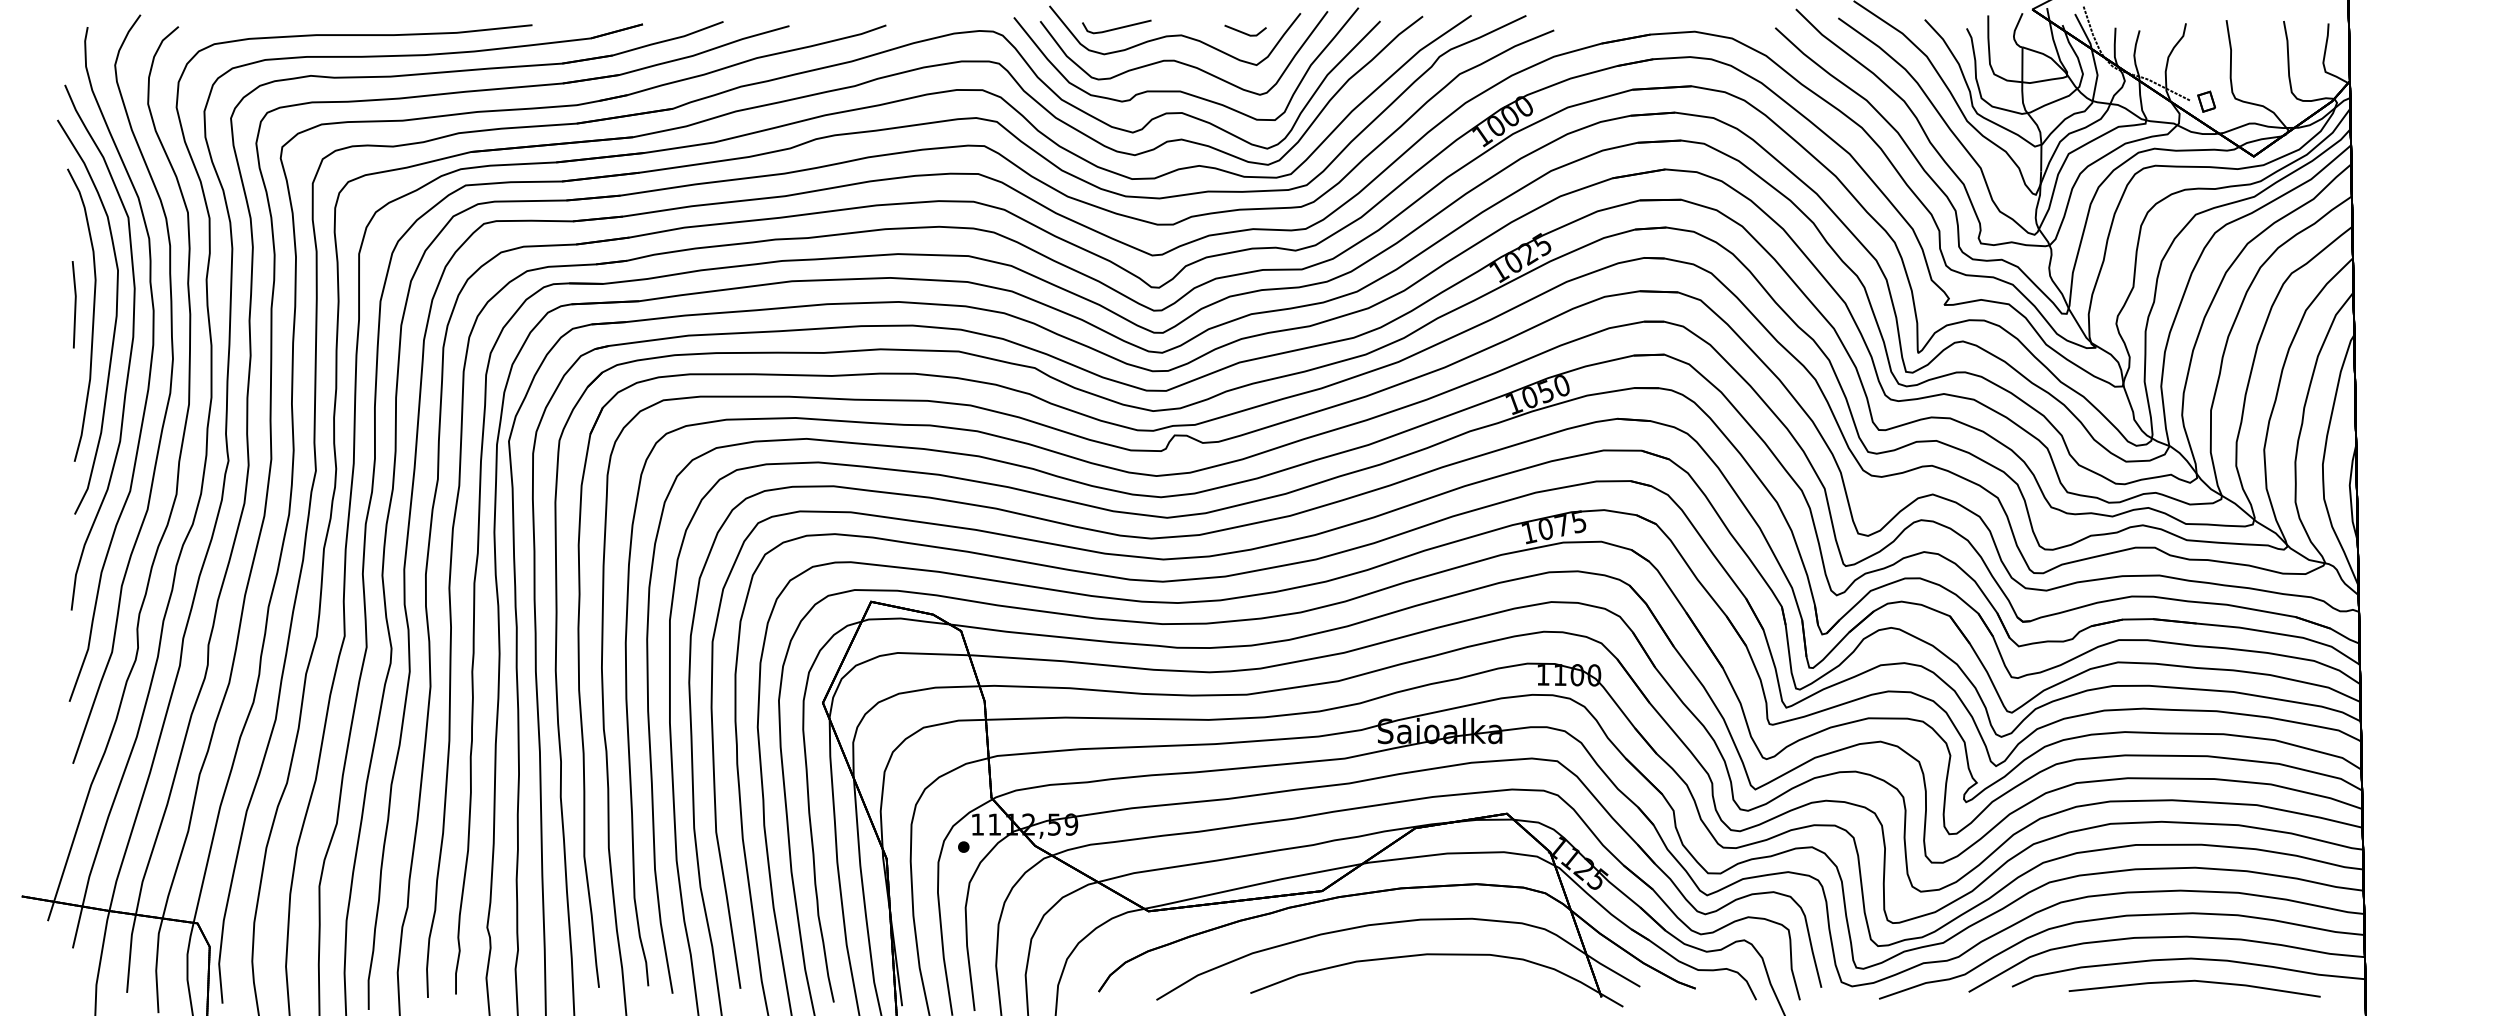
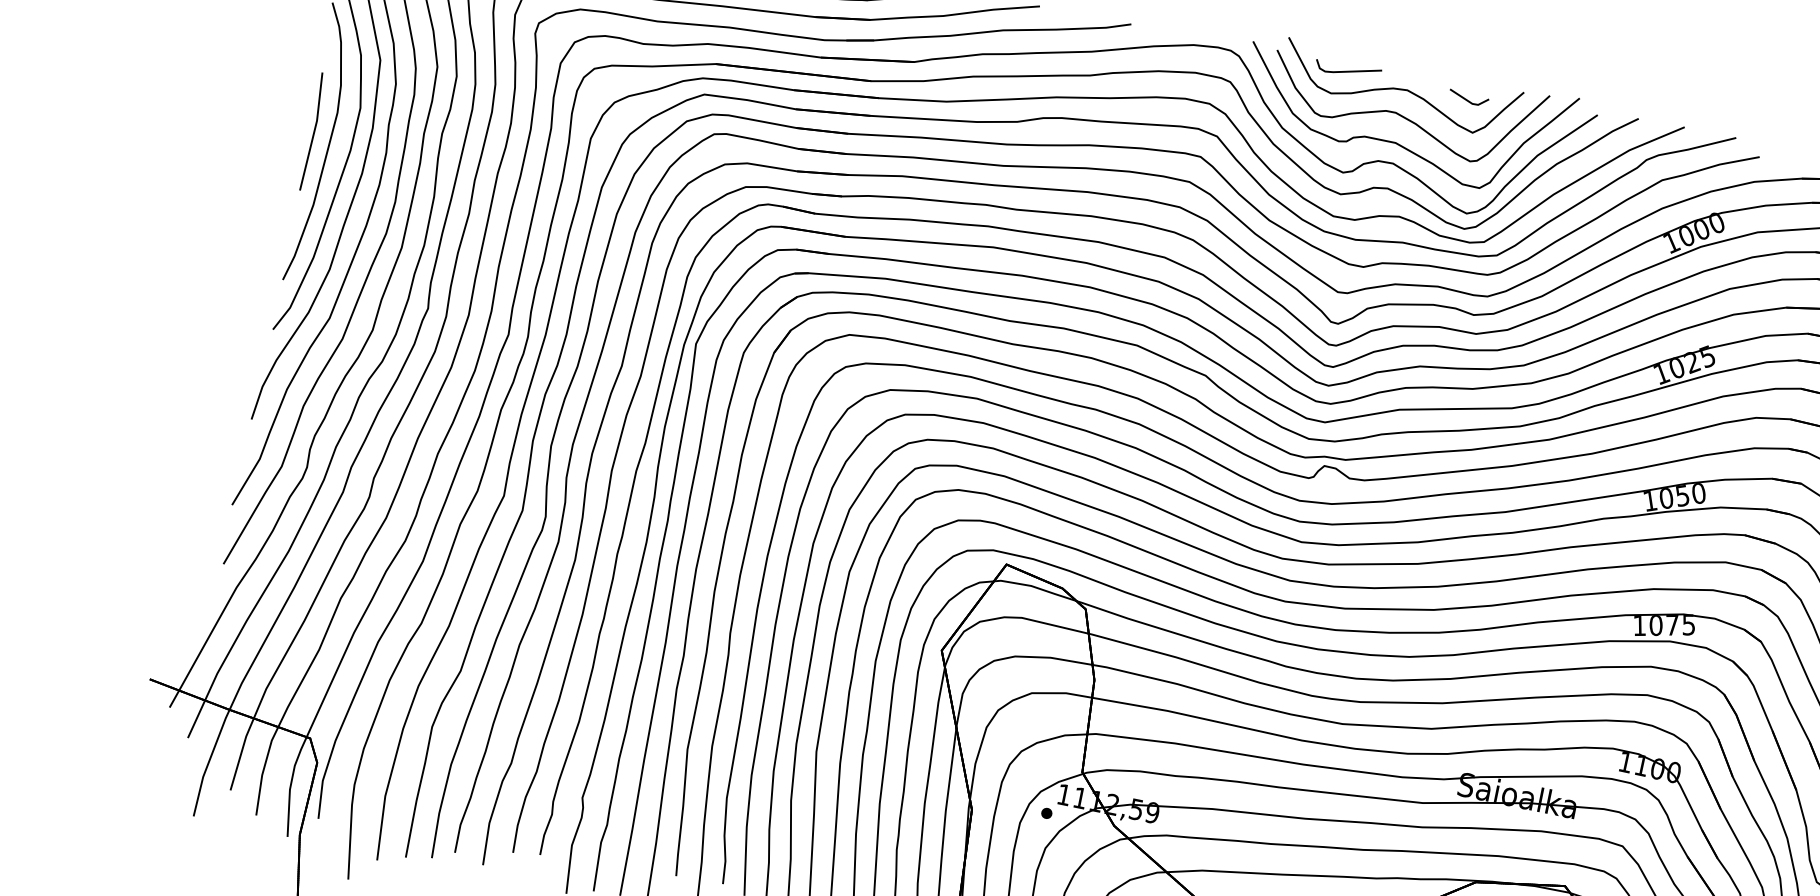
part: (74, 304) -> (312, 131), size x1.43

